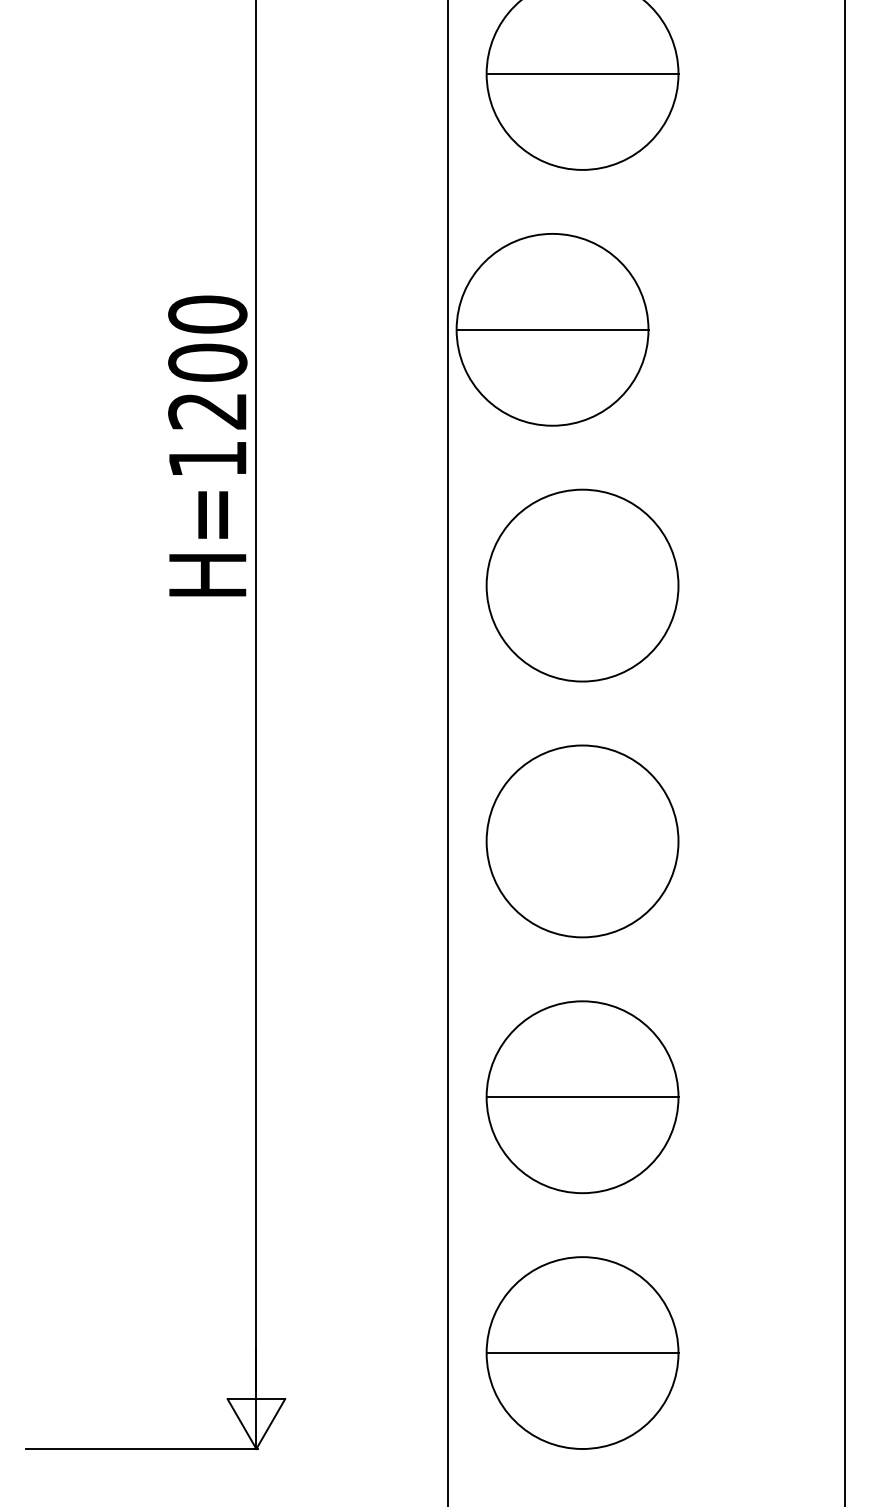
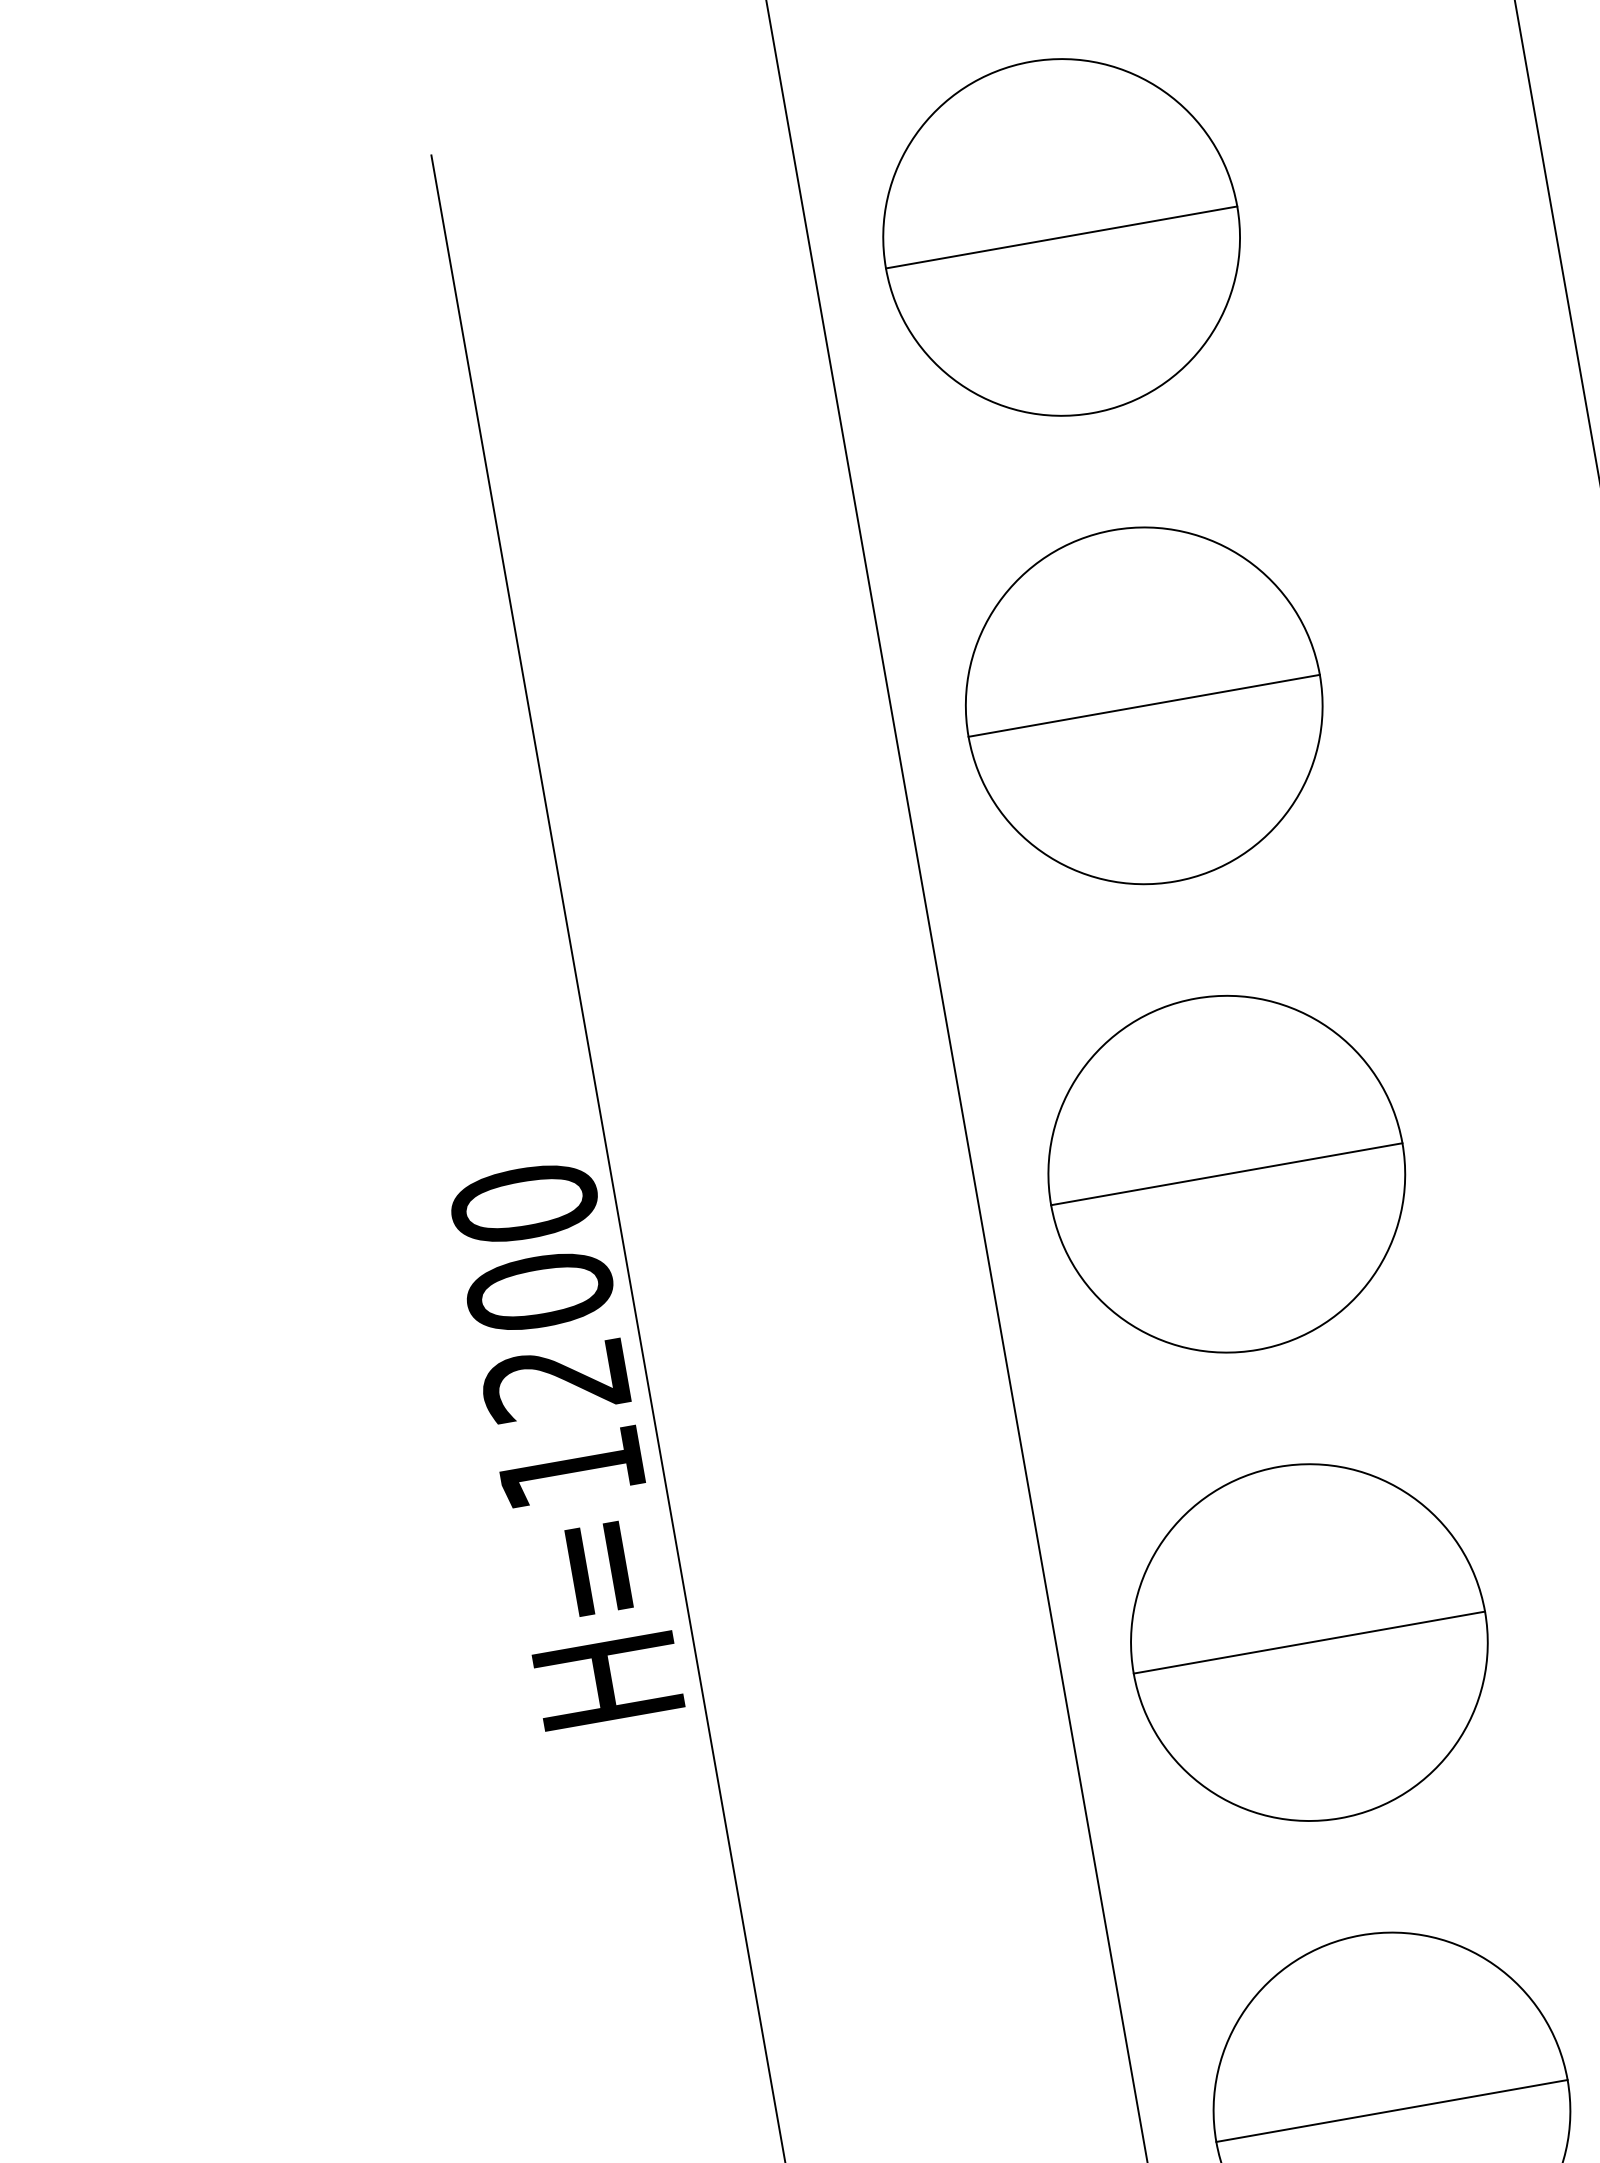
part: (552, 329) -> (1143, 705), moved
text: (207, 445) -> (566, 1443), moved
line: (582, 585) -> (1226, 1174), added
line: (582, 841) -> (1309, 1642), added

